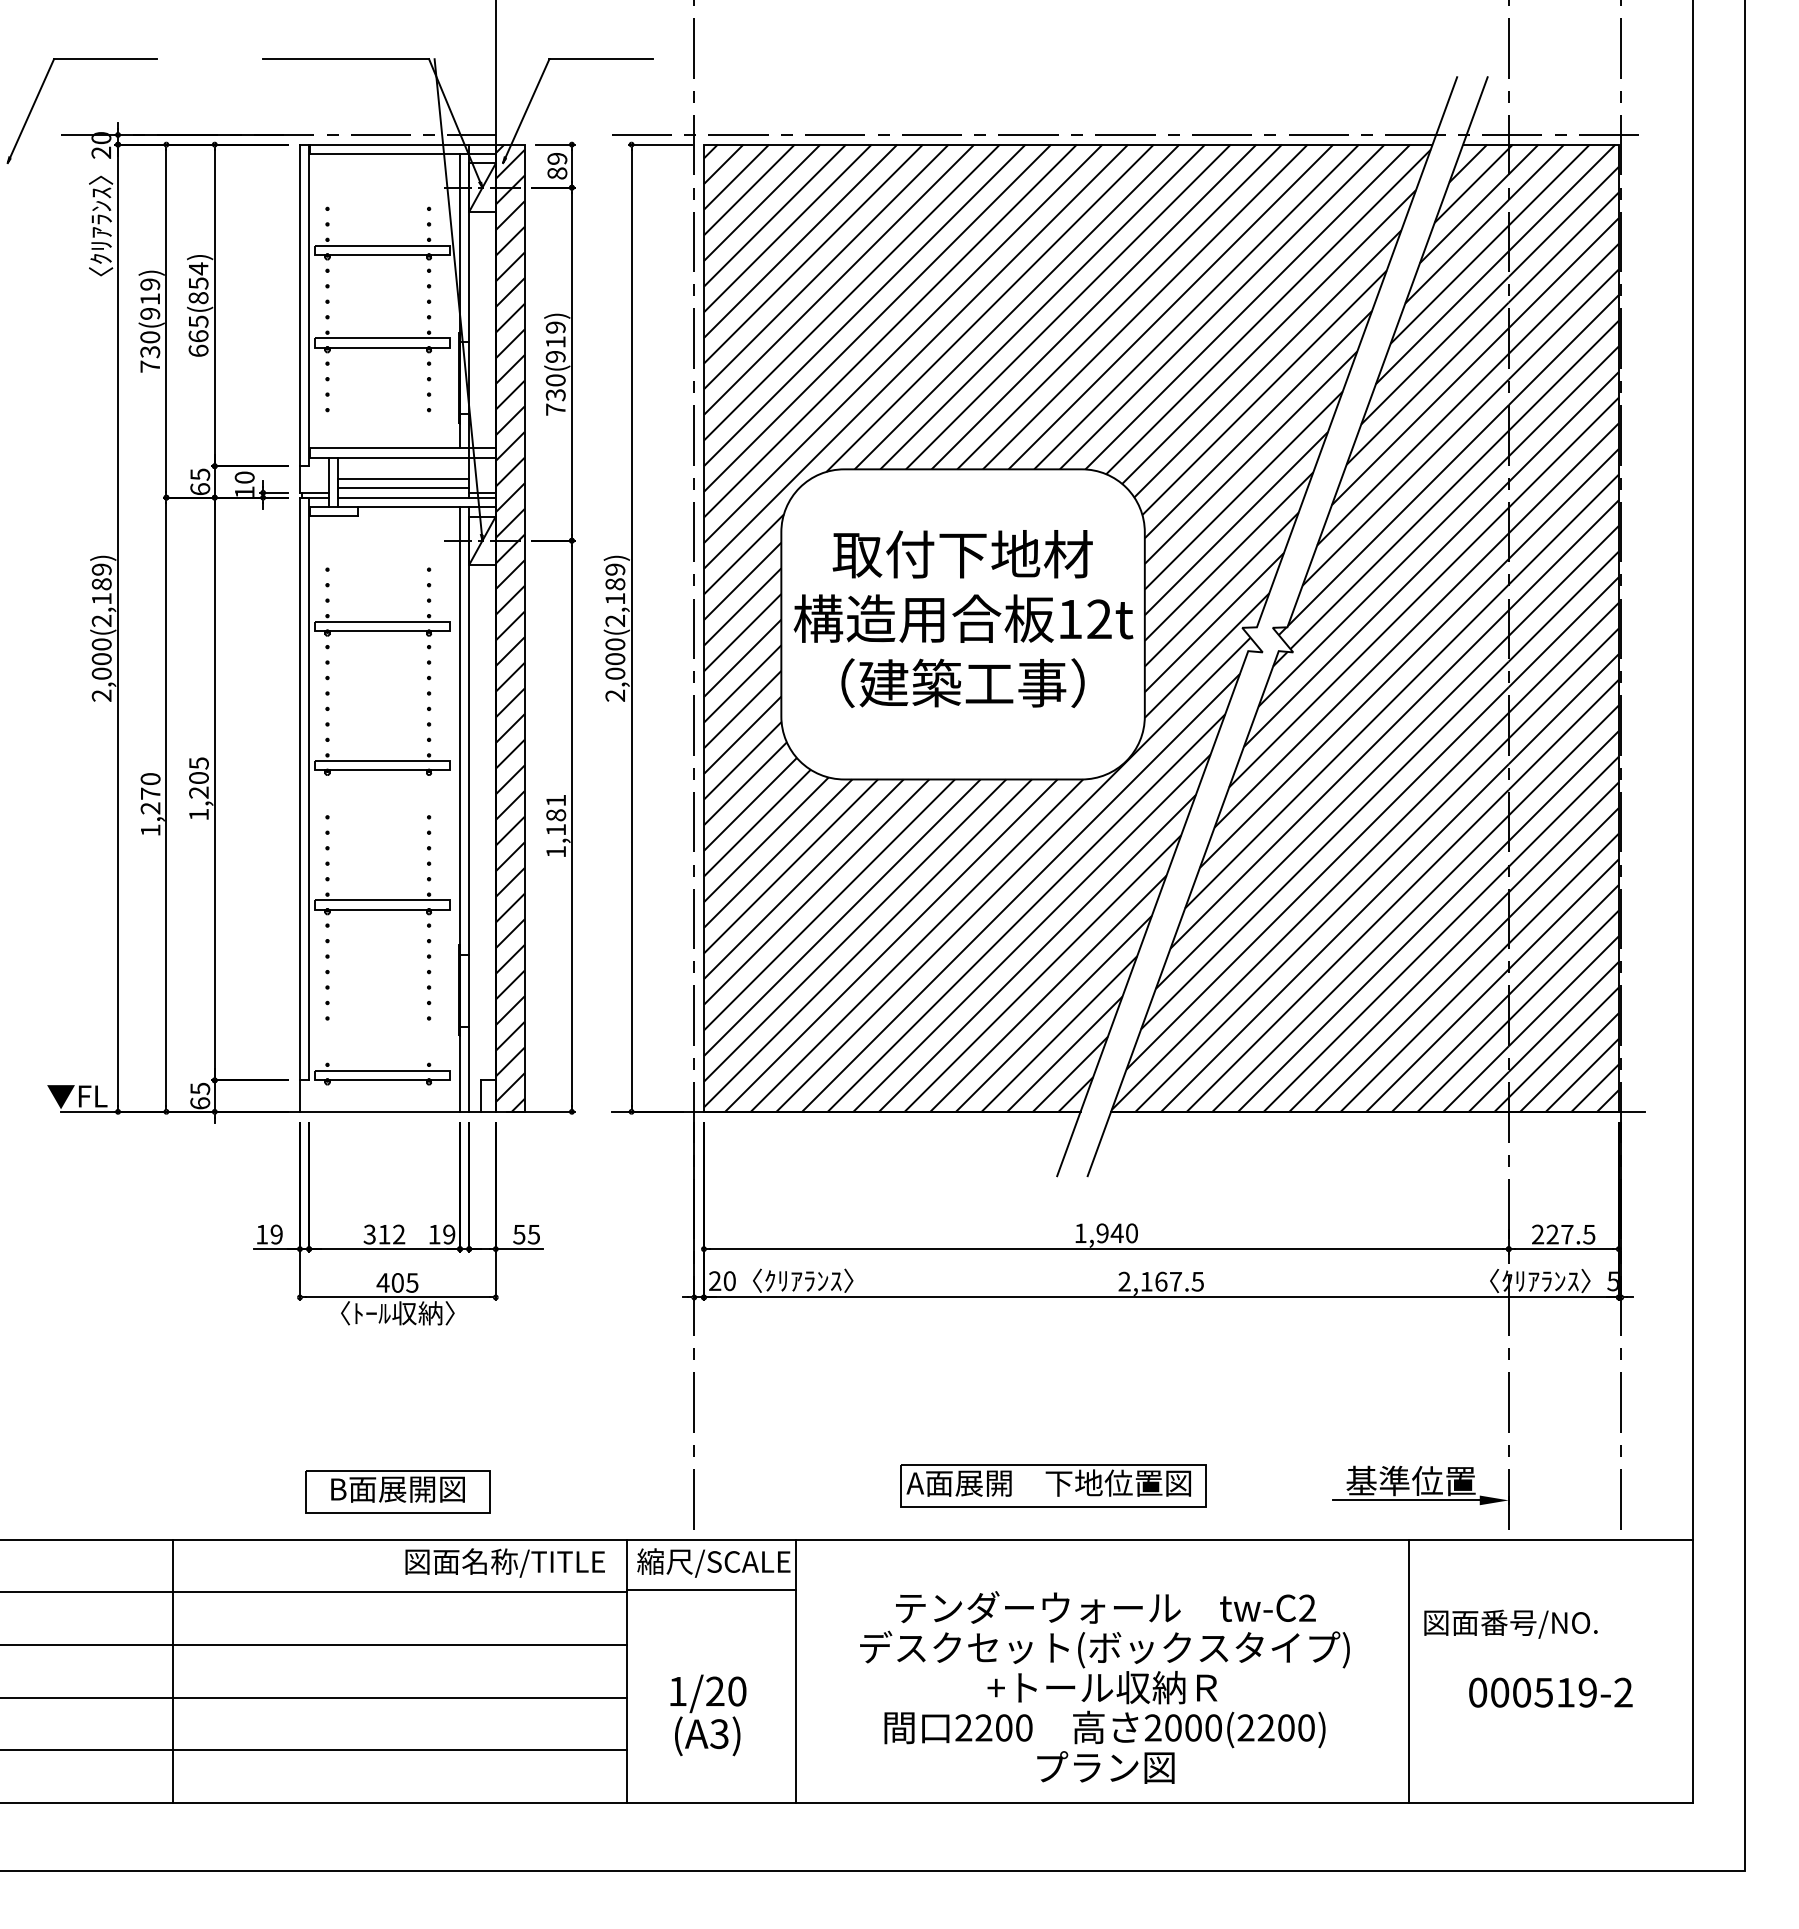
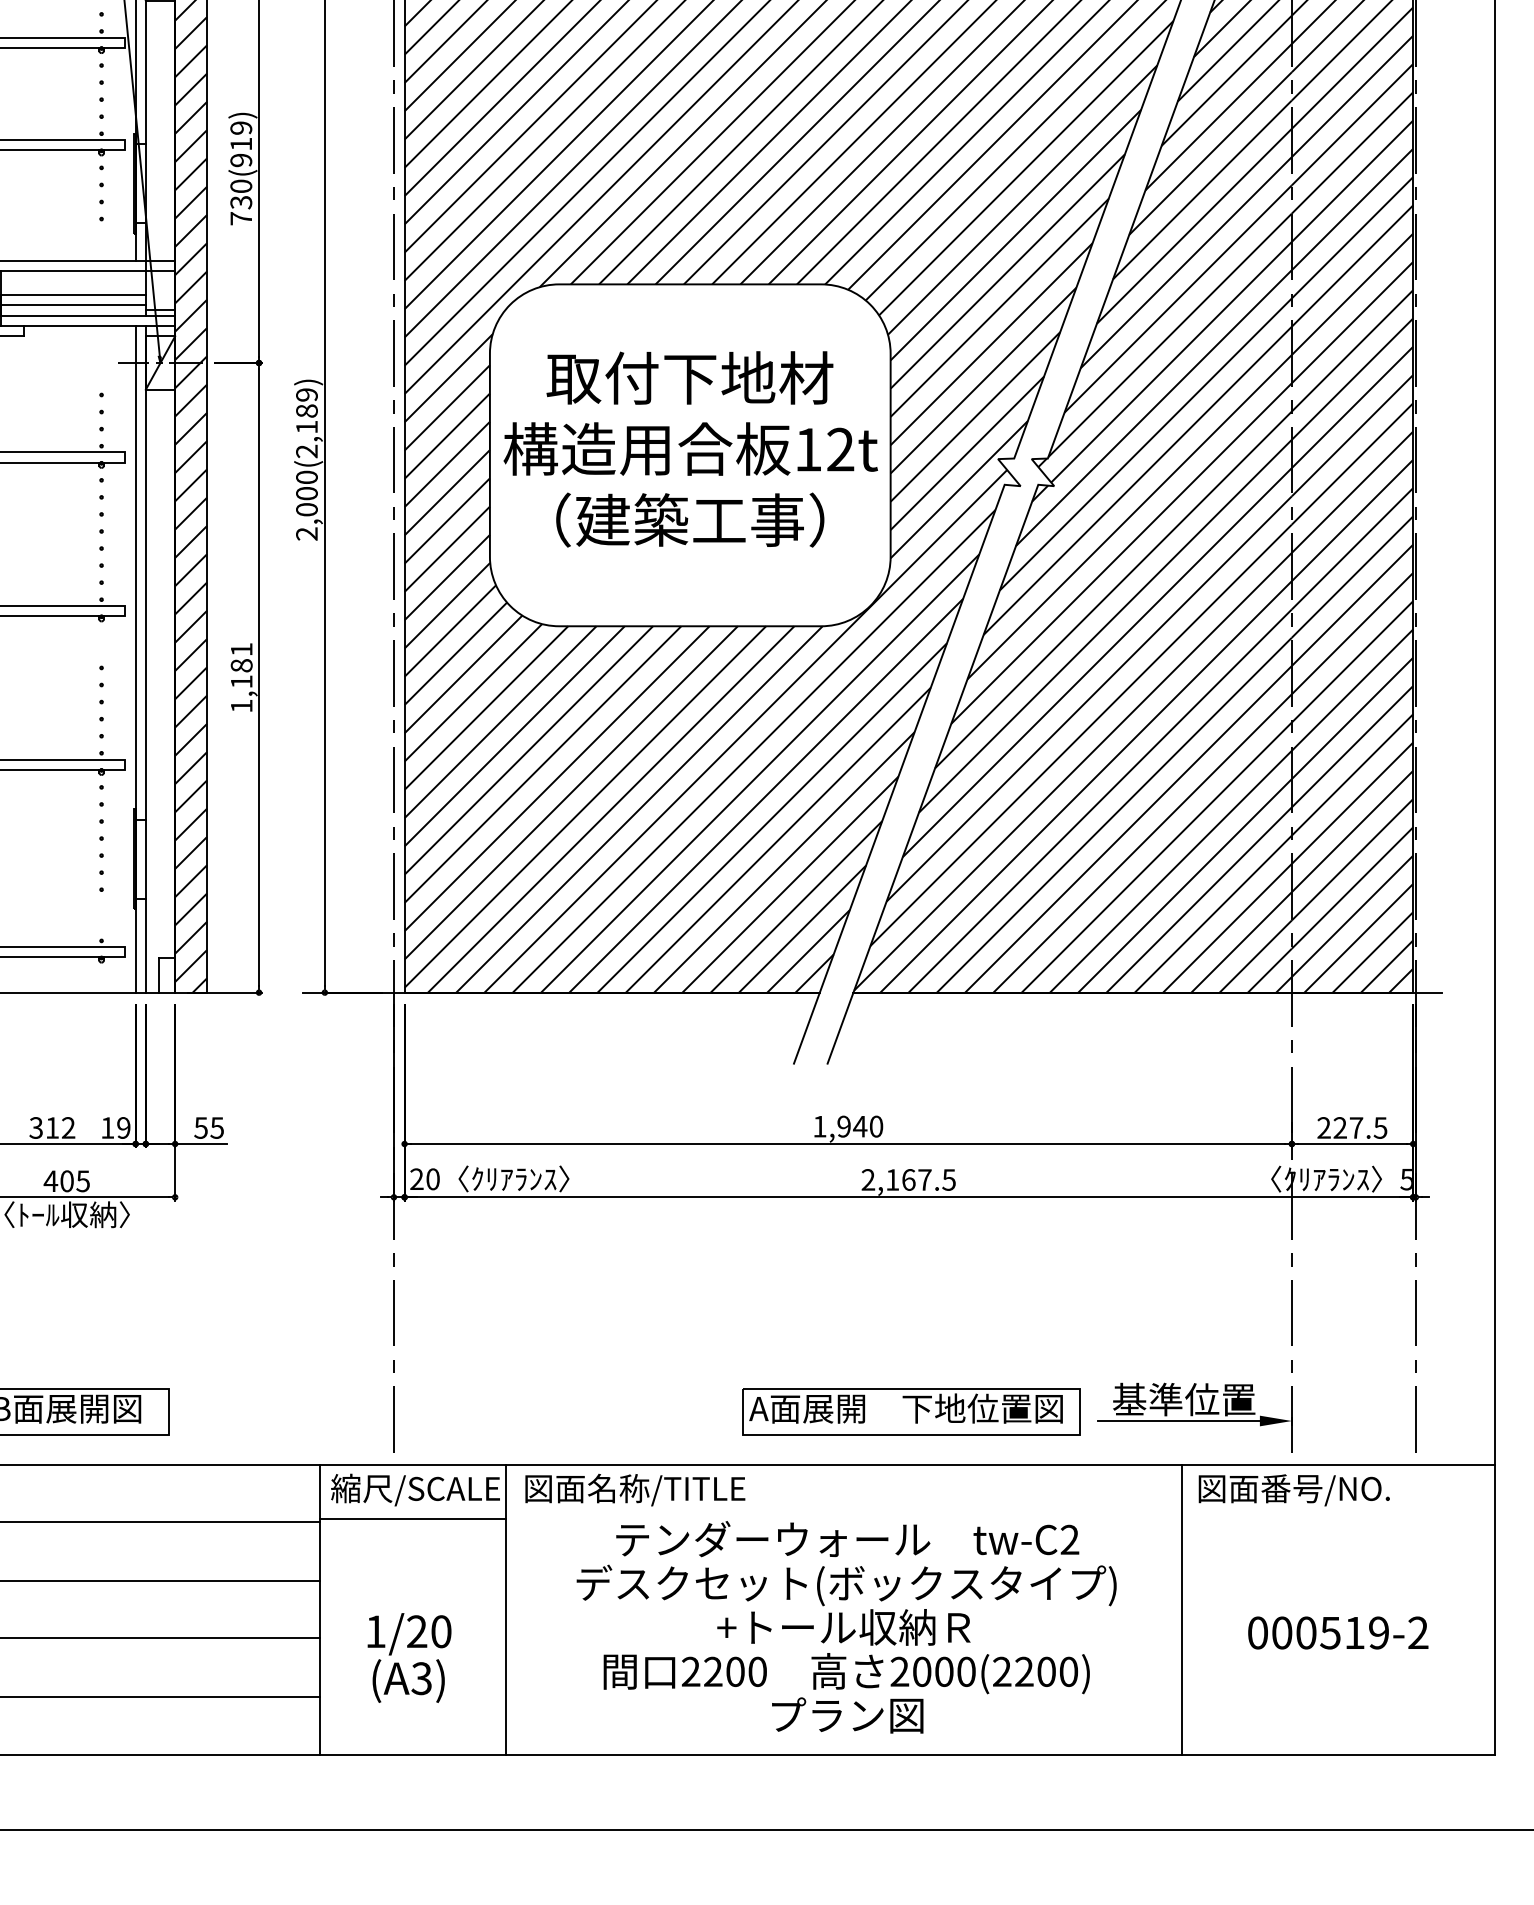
part: (1053, 1485) -> (911, 1411), moved
text: (504, 1562) -> (634, 1489), moved
text: (1510, 1623) -> (1293, 1489), moved

